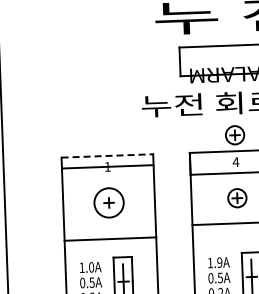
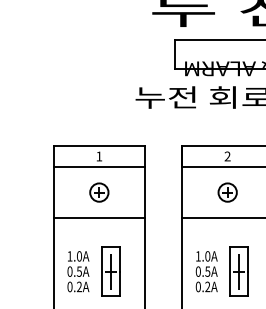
part: (234, 135) -> (227, 129), removed
line: (107, 155) -> (99, 145), dashed -> solid
text: (235, 162) -> (227, 156), 4 -> 2
line: (107, 166) -> (99, 167), moved
circle: (109, 202) -> (99, 192), size x0.62
line: (110, 238) -> (99, 217), moved
text: (219, 262) -> (207, 256), 1.9A -> 1.0A

